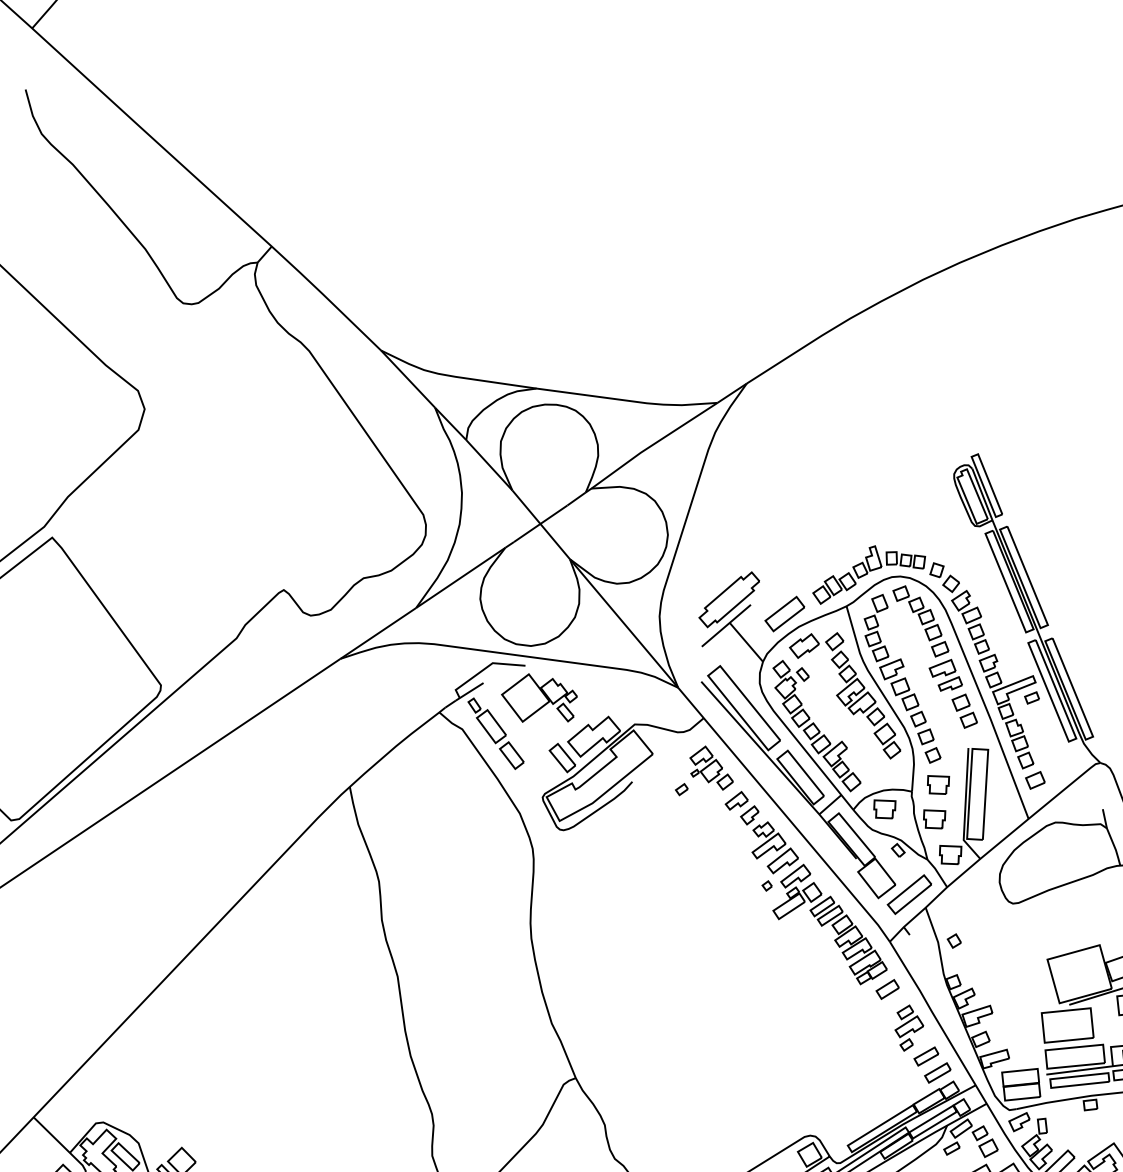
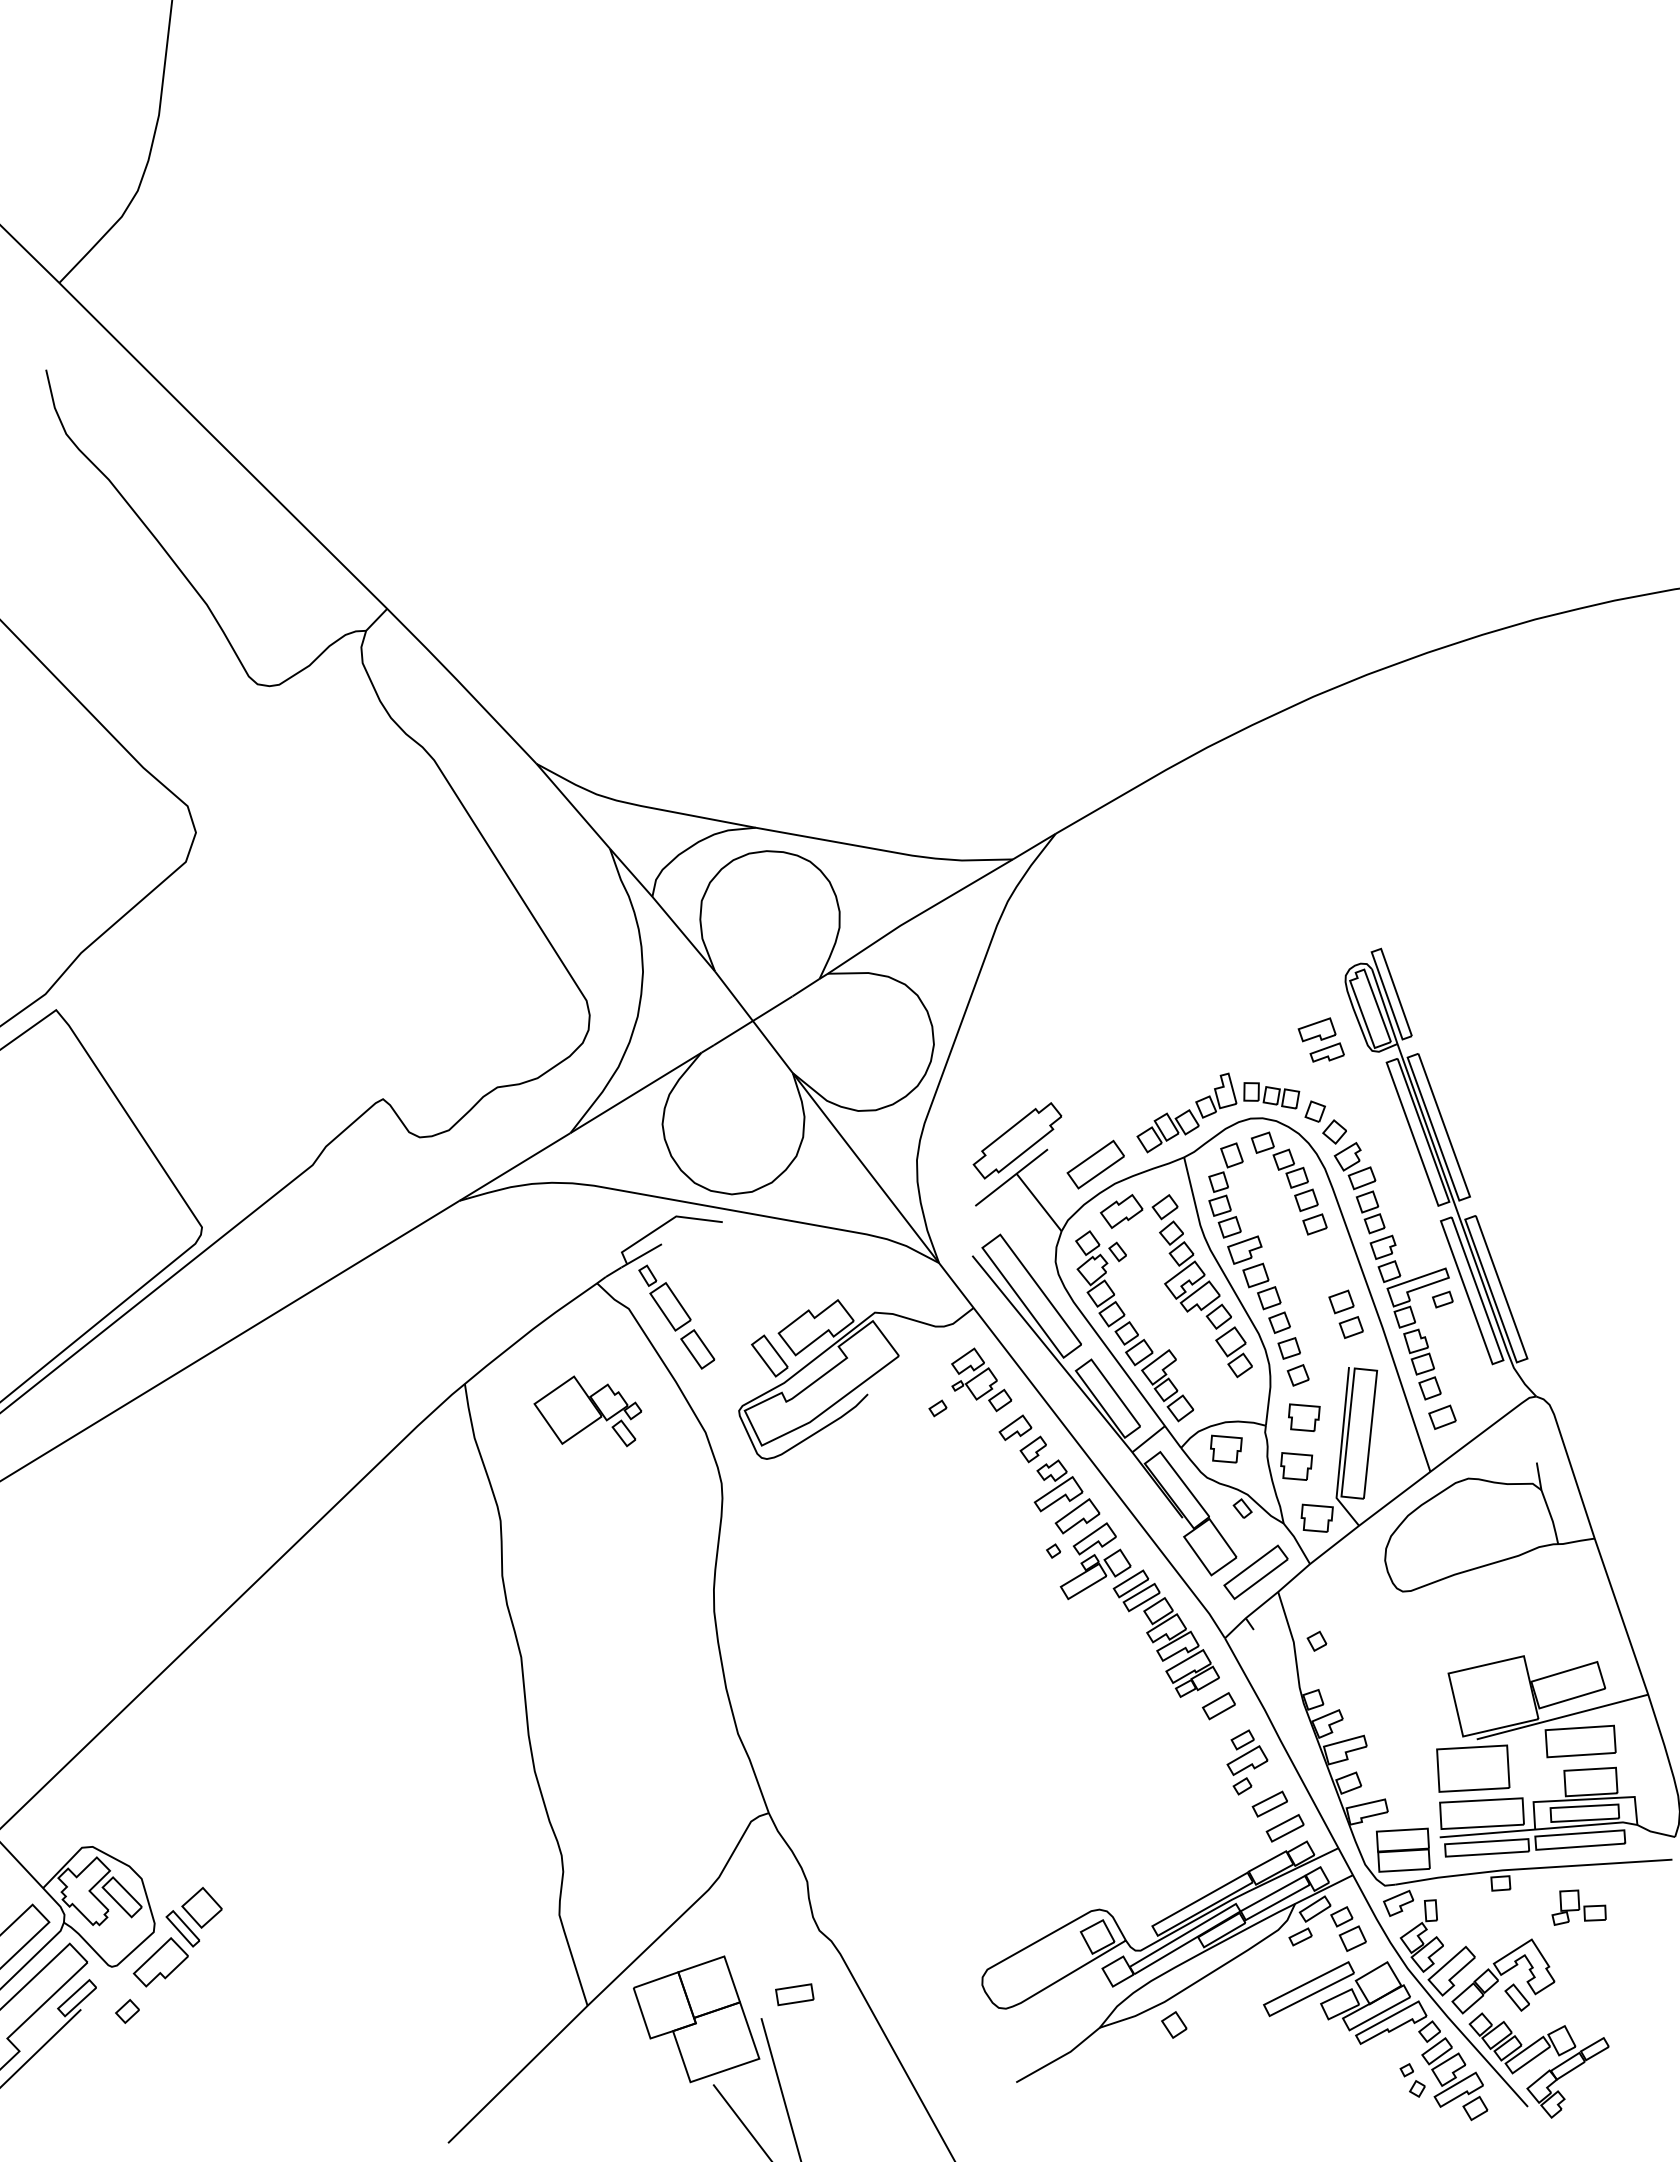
part: (945, 675) -> (1320, 1039), moved
part: (539, 698) -> (587, 1411), moved

